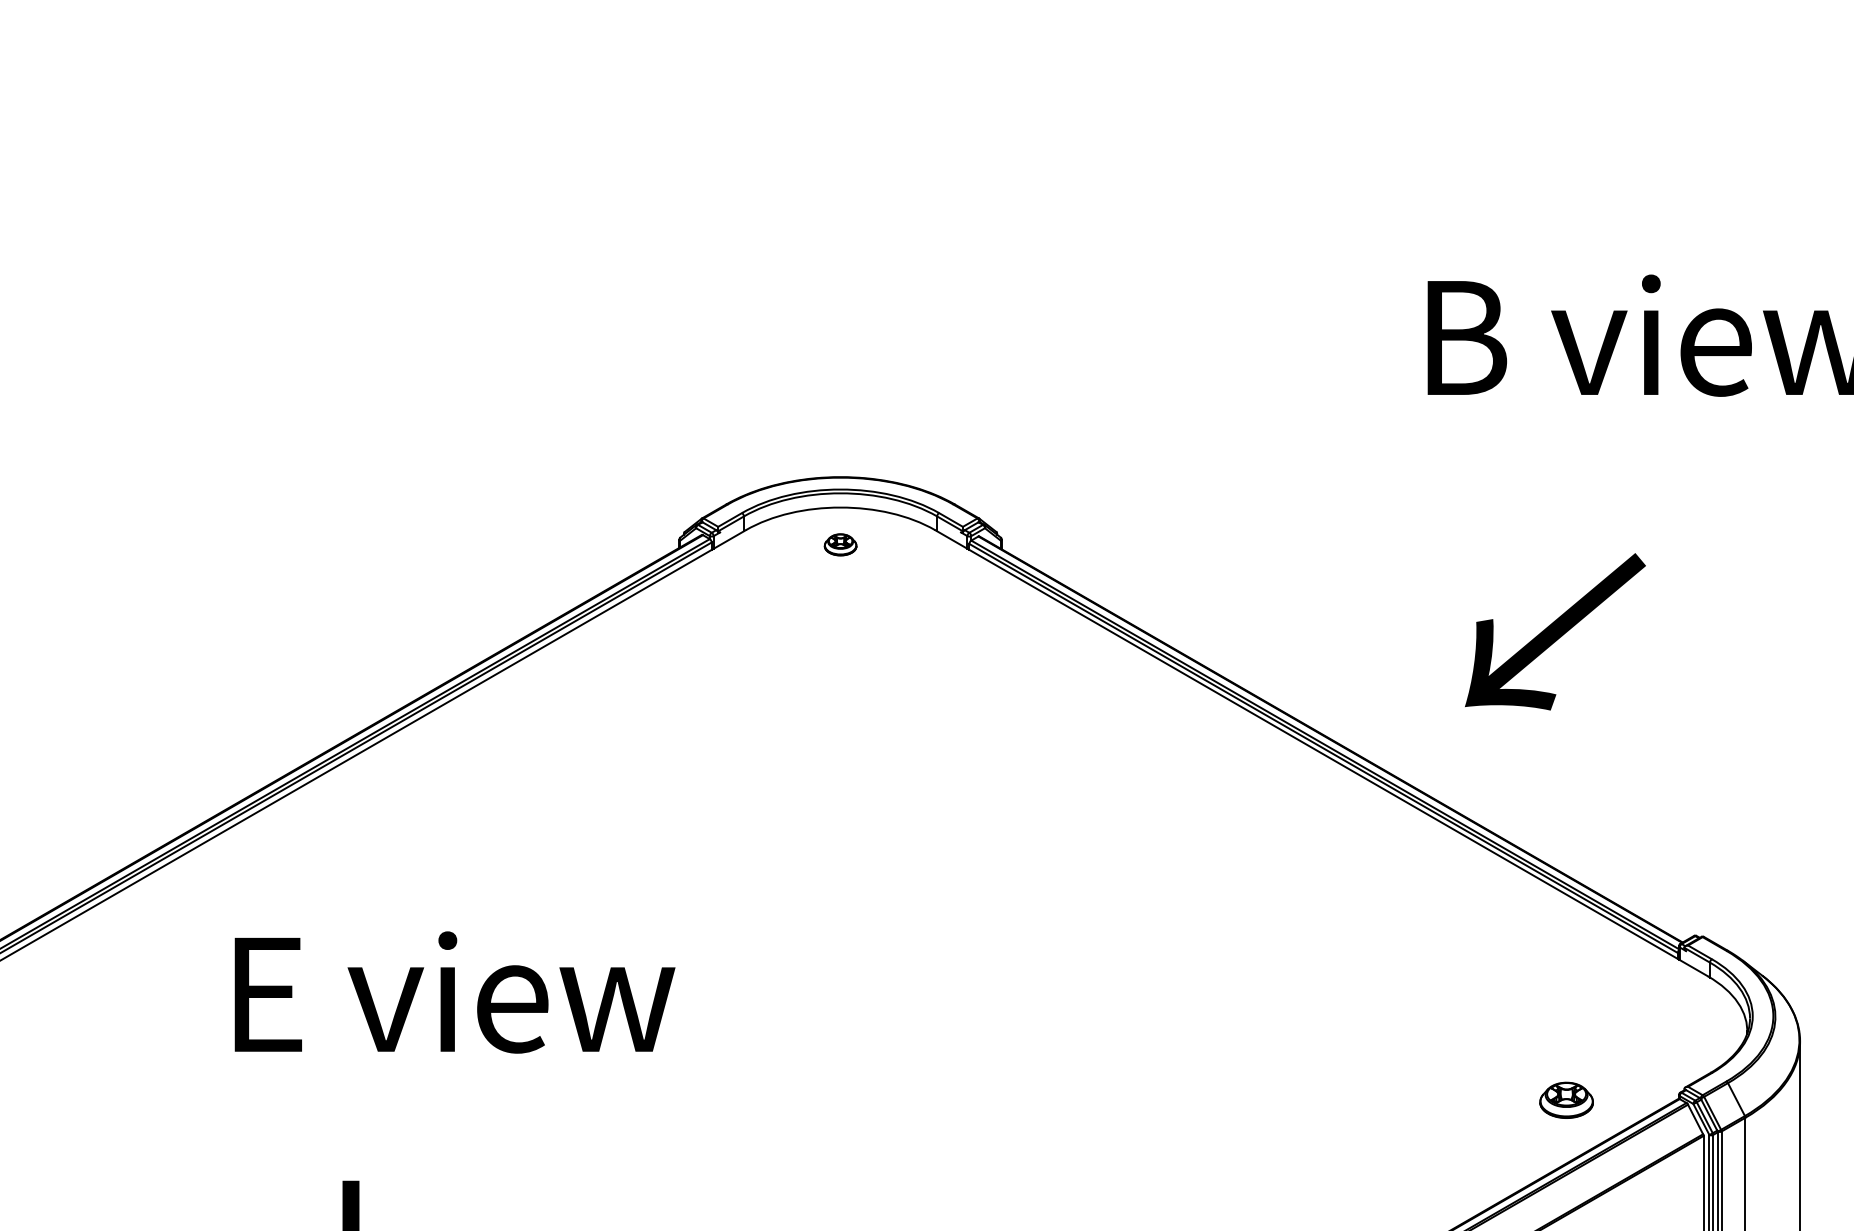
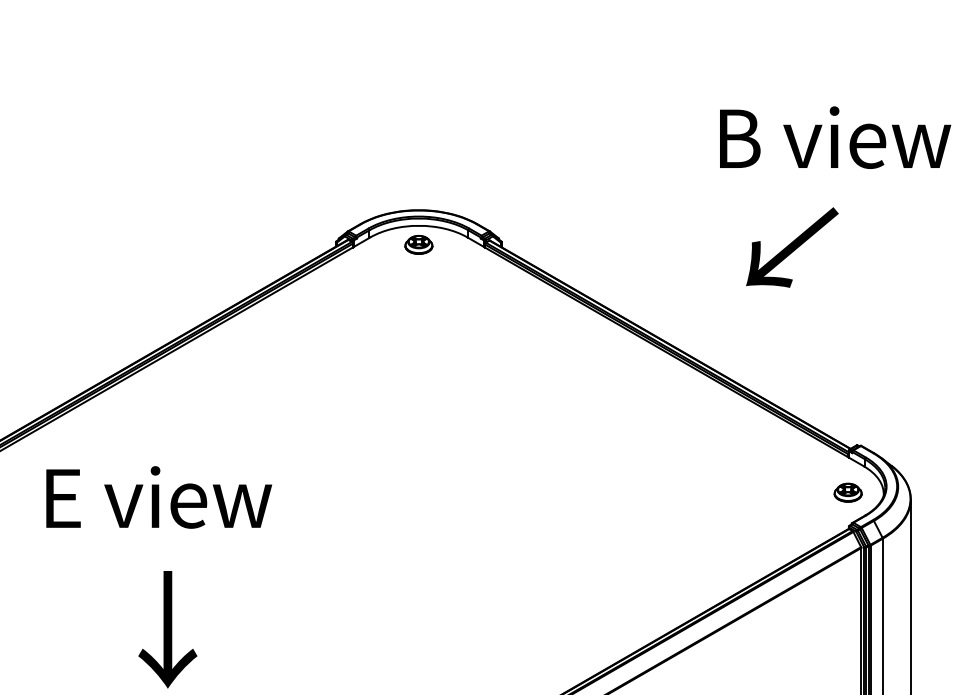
part: (839, 543) -> (418, 244), size x1.67
text: (1555, 631) -> (792, 247), moved
text: (453, 992) -> (158, 497), moved
part: (1565, 1099) -> (847, 492), moved

